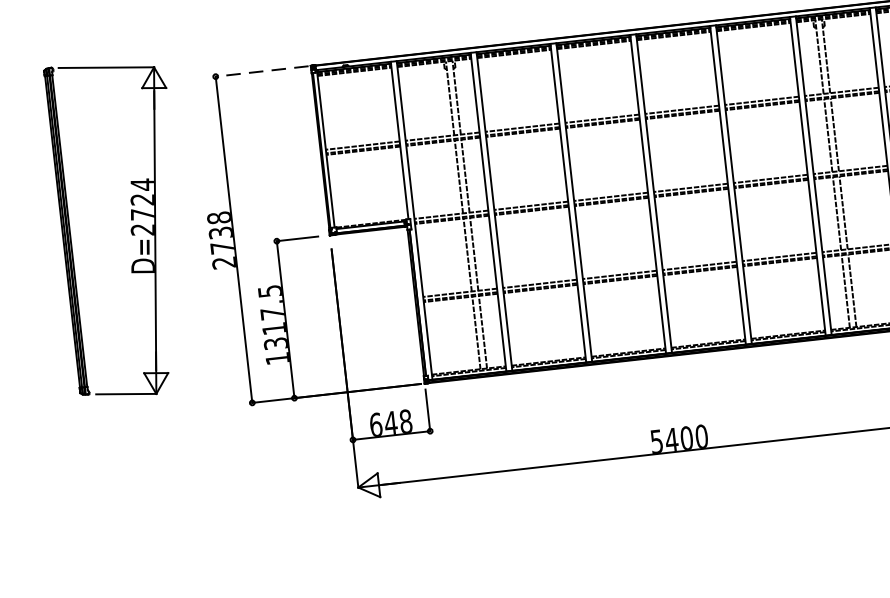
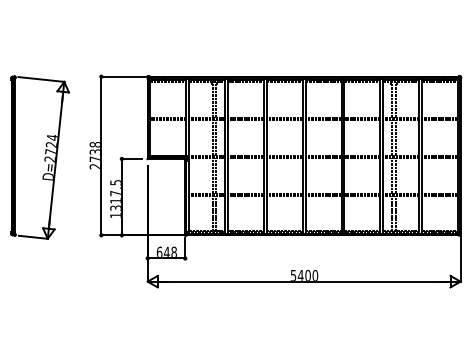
line: (261, 71) -> (123, 76), dashed -> solid
part: (120, 228) -> (39, 157), moved

